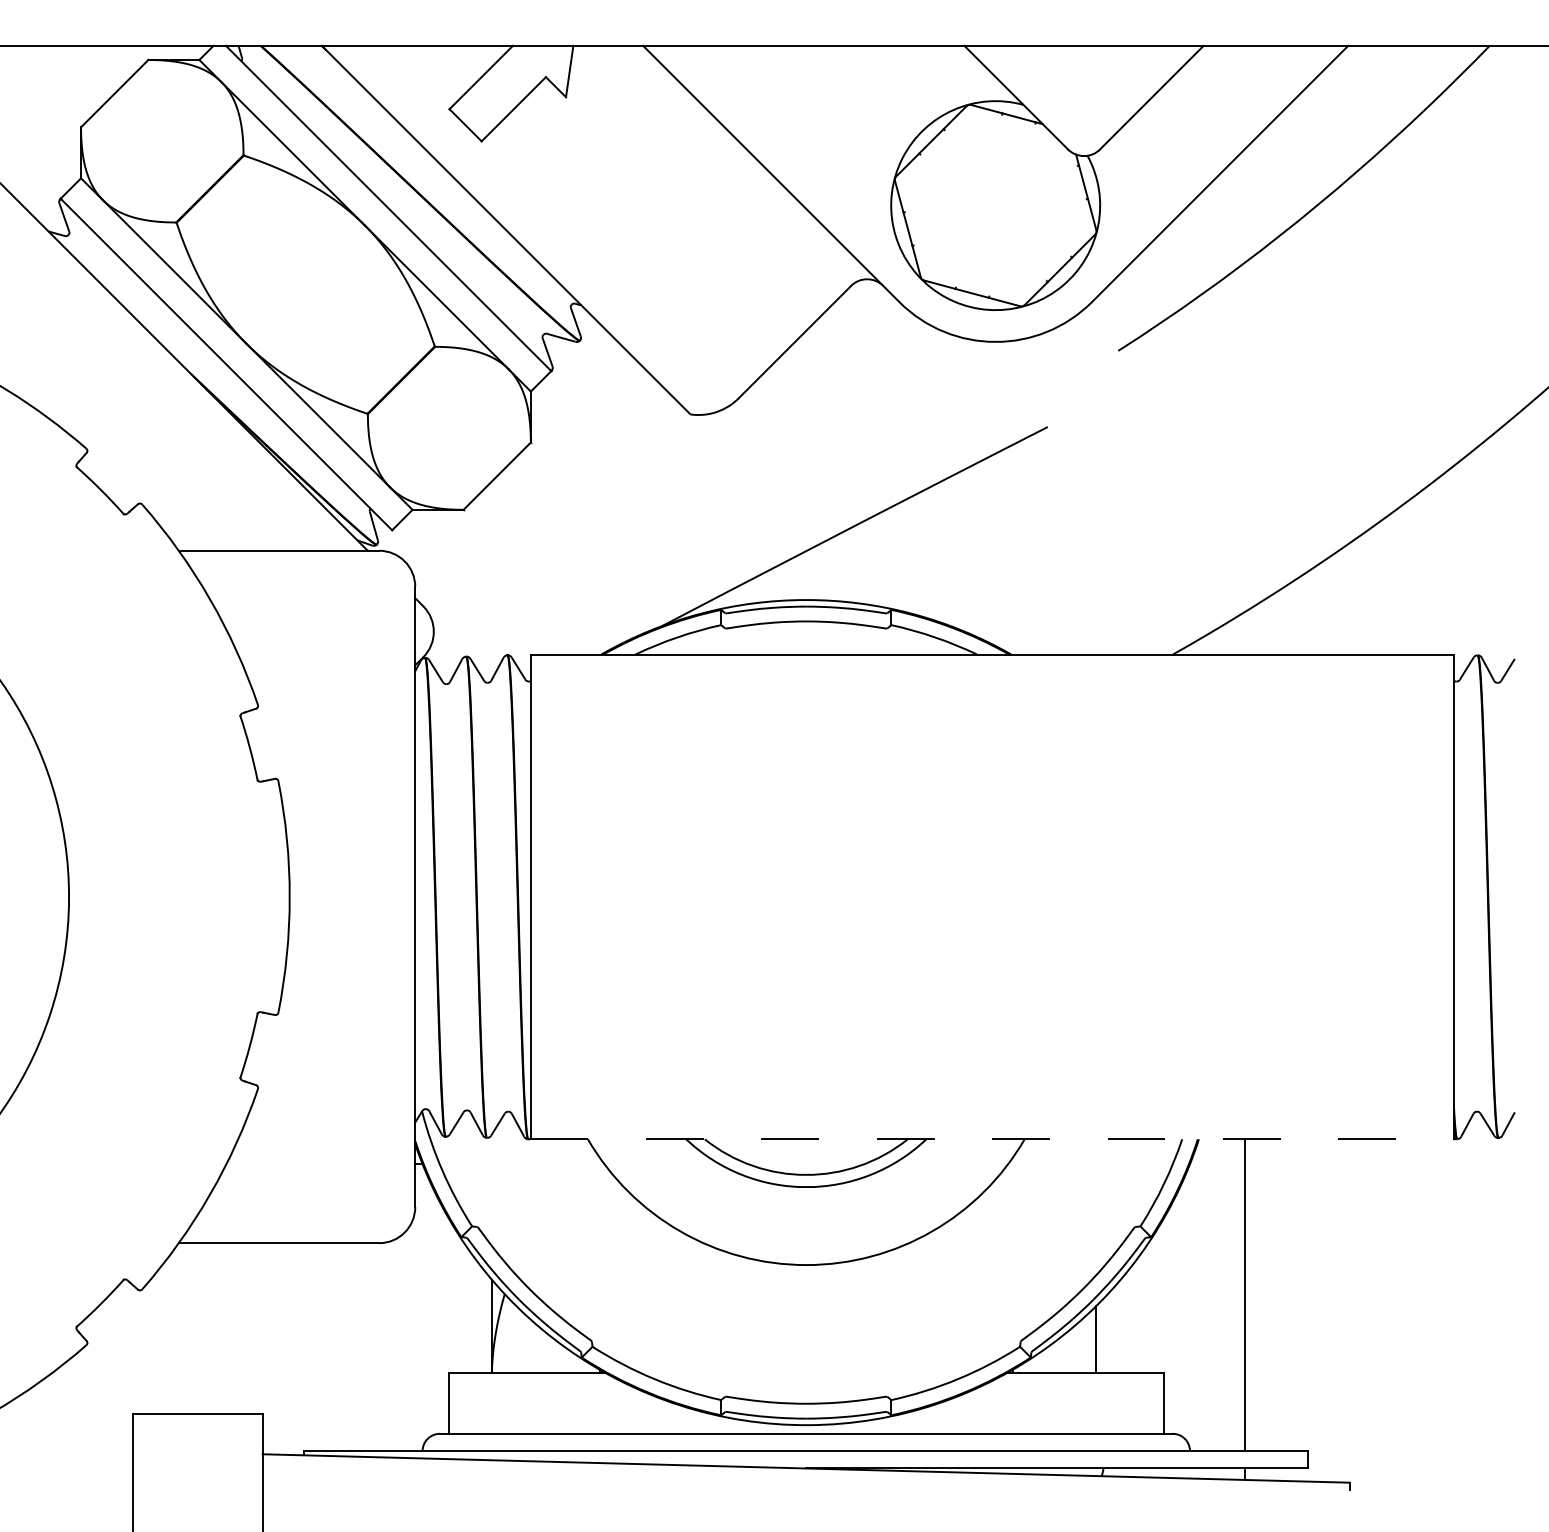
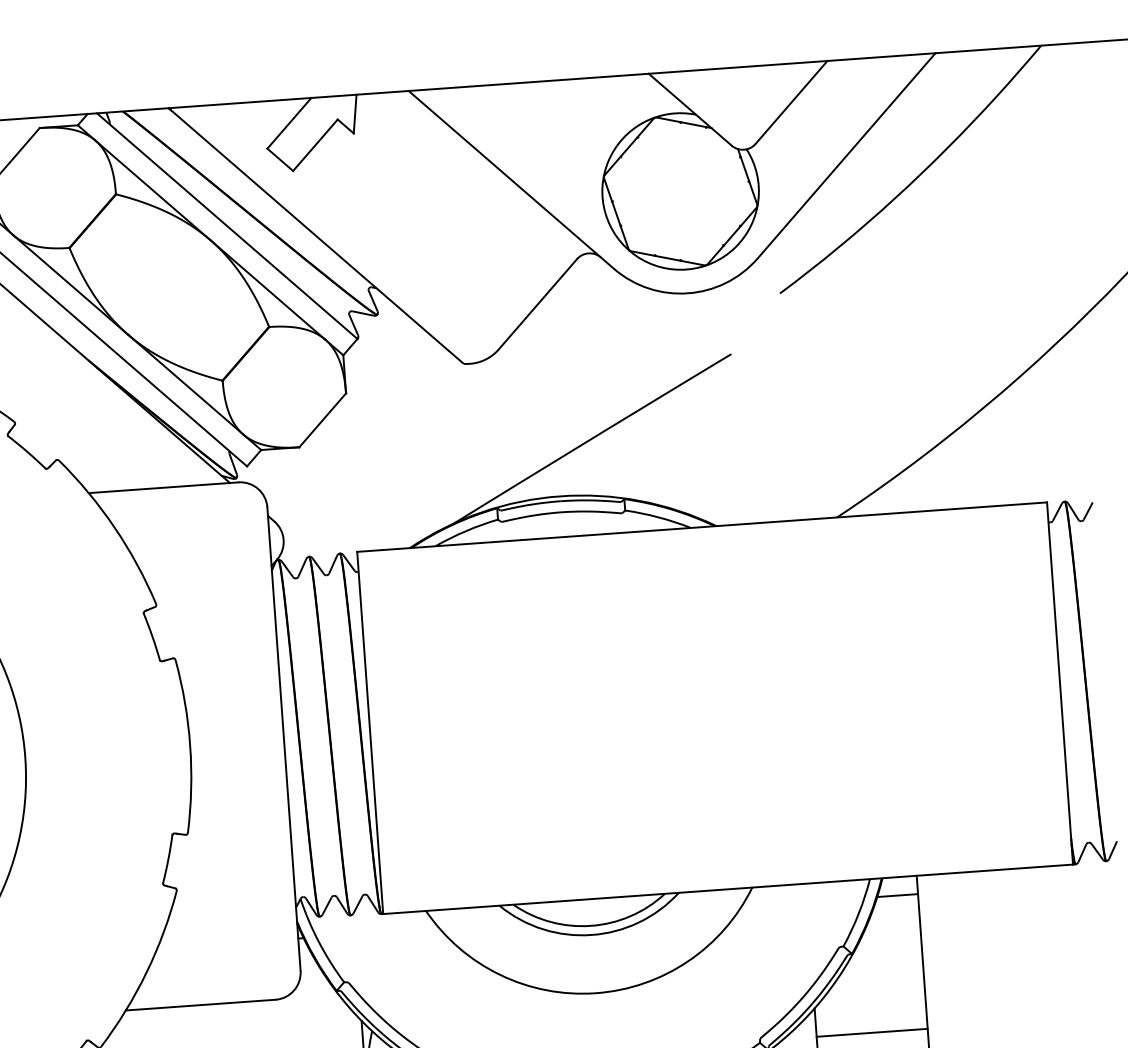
line: (992, 1139) -> (728, 889), dashed -> solid
line: (1217, 1163) -> (897, 895), added
line: (1170, 1344) -> (872, 1033), added

